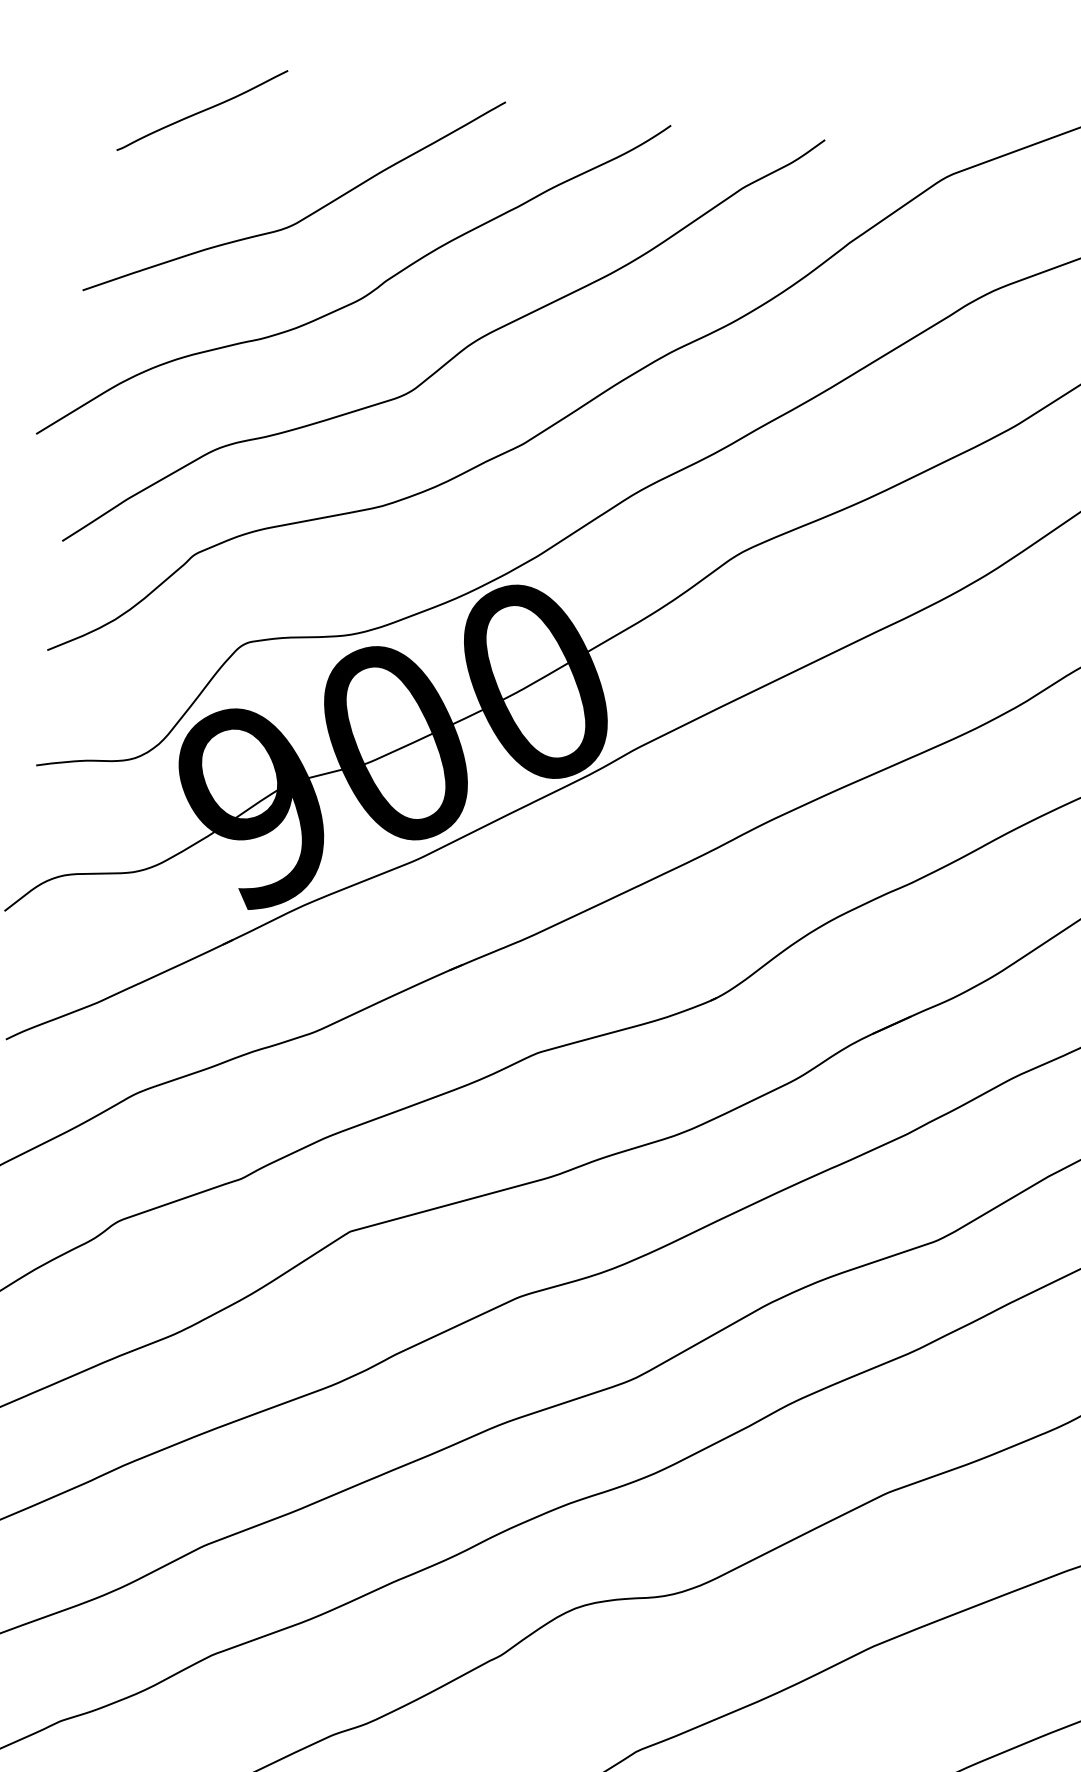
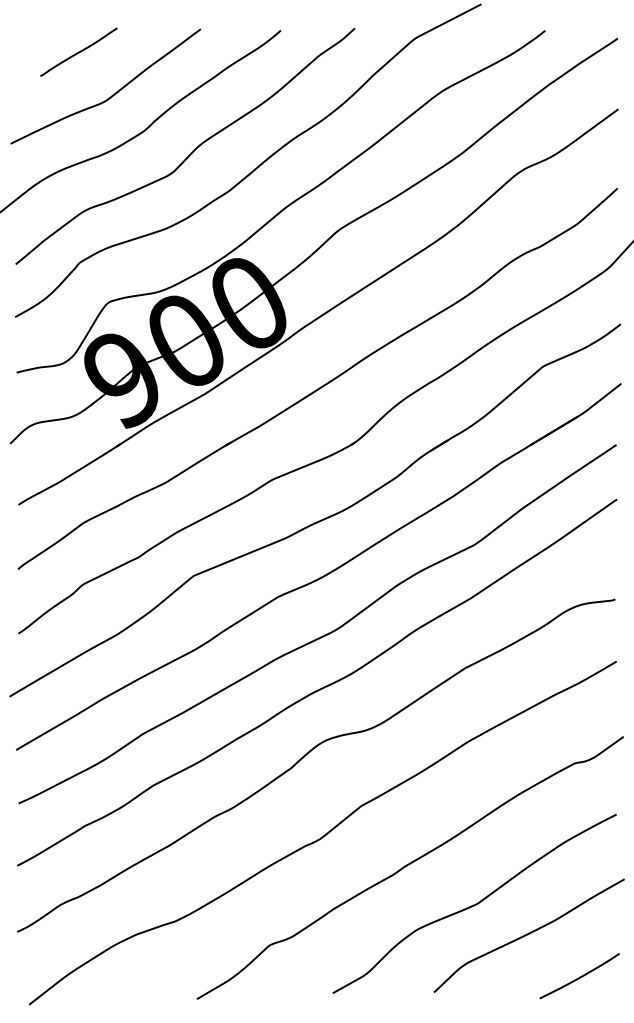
curve: (201, 109) -> (78, 51), moved

